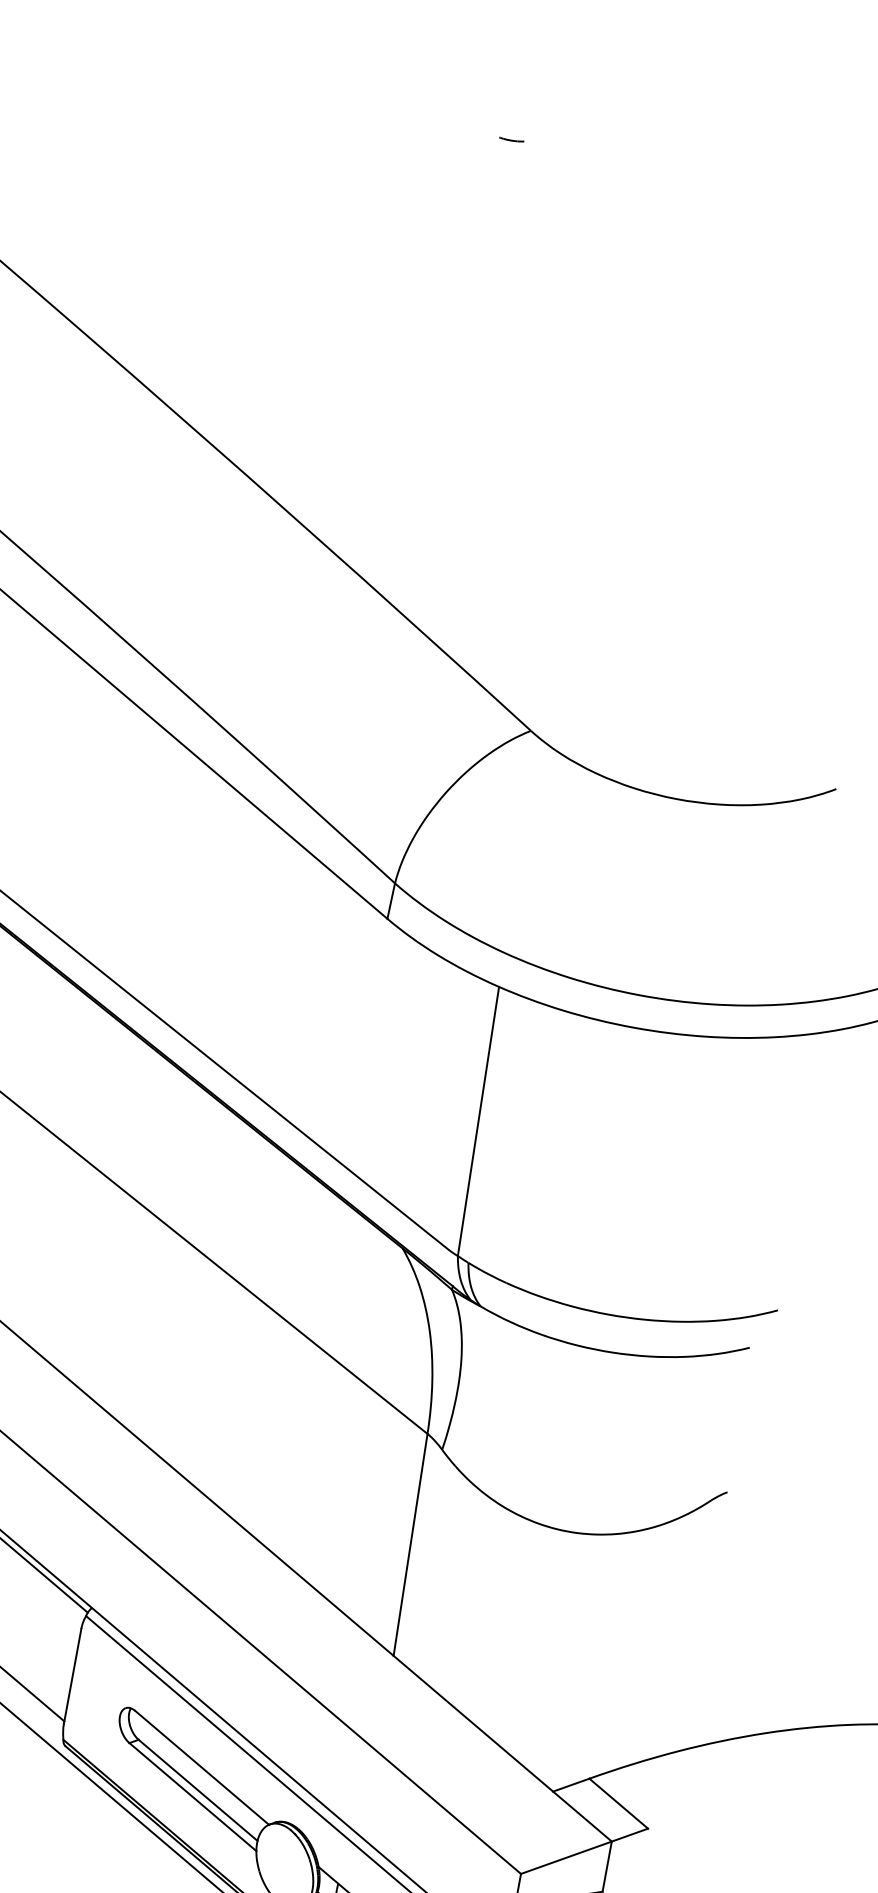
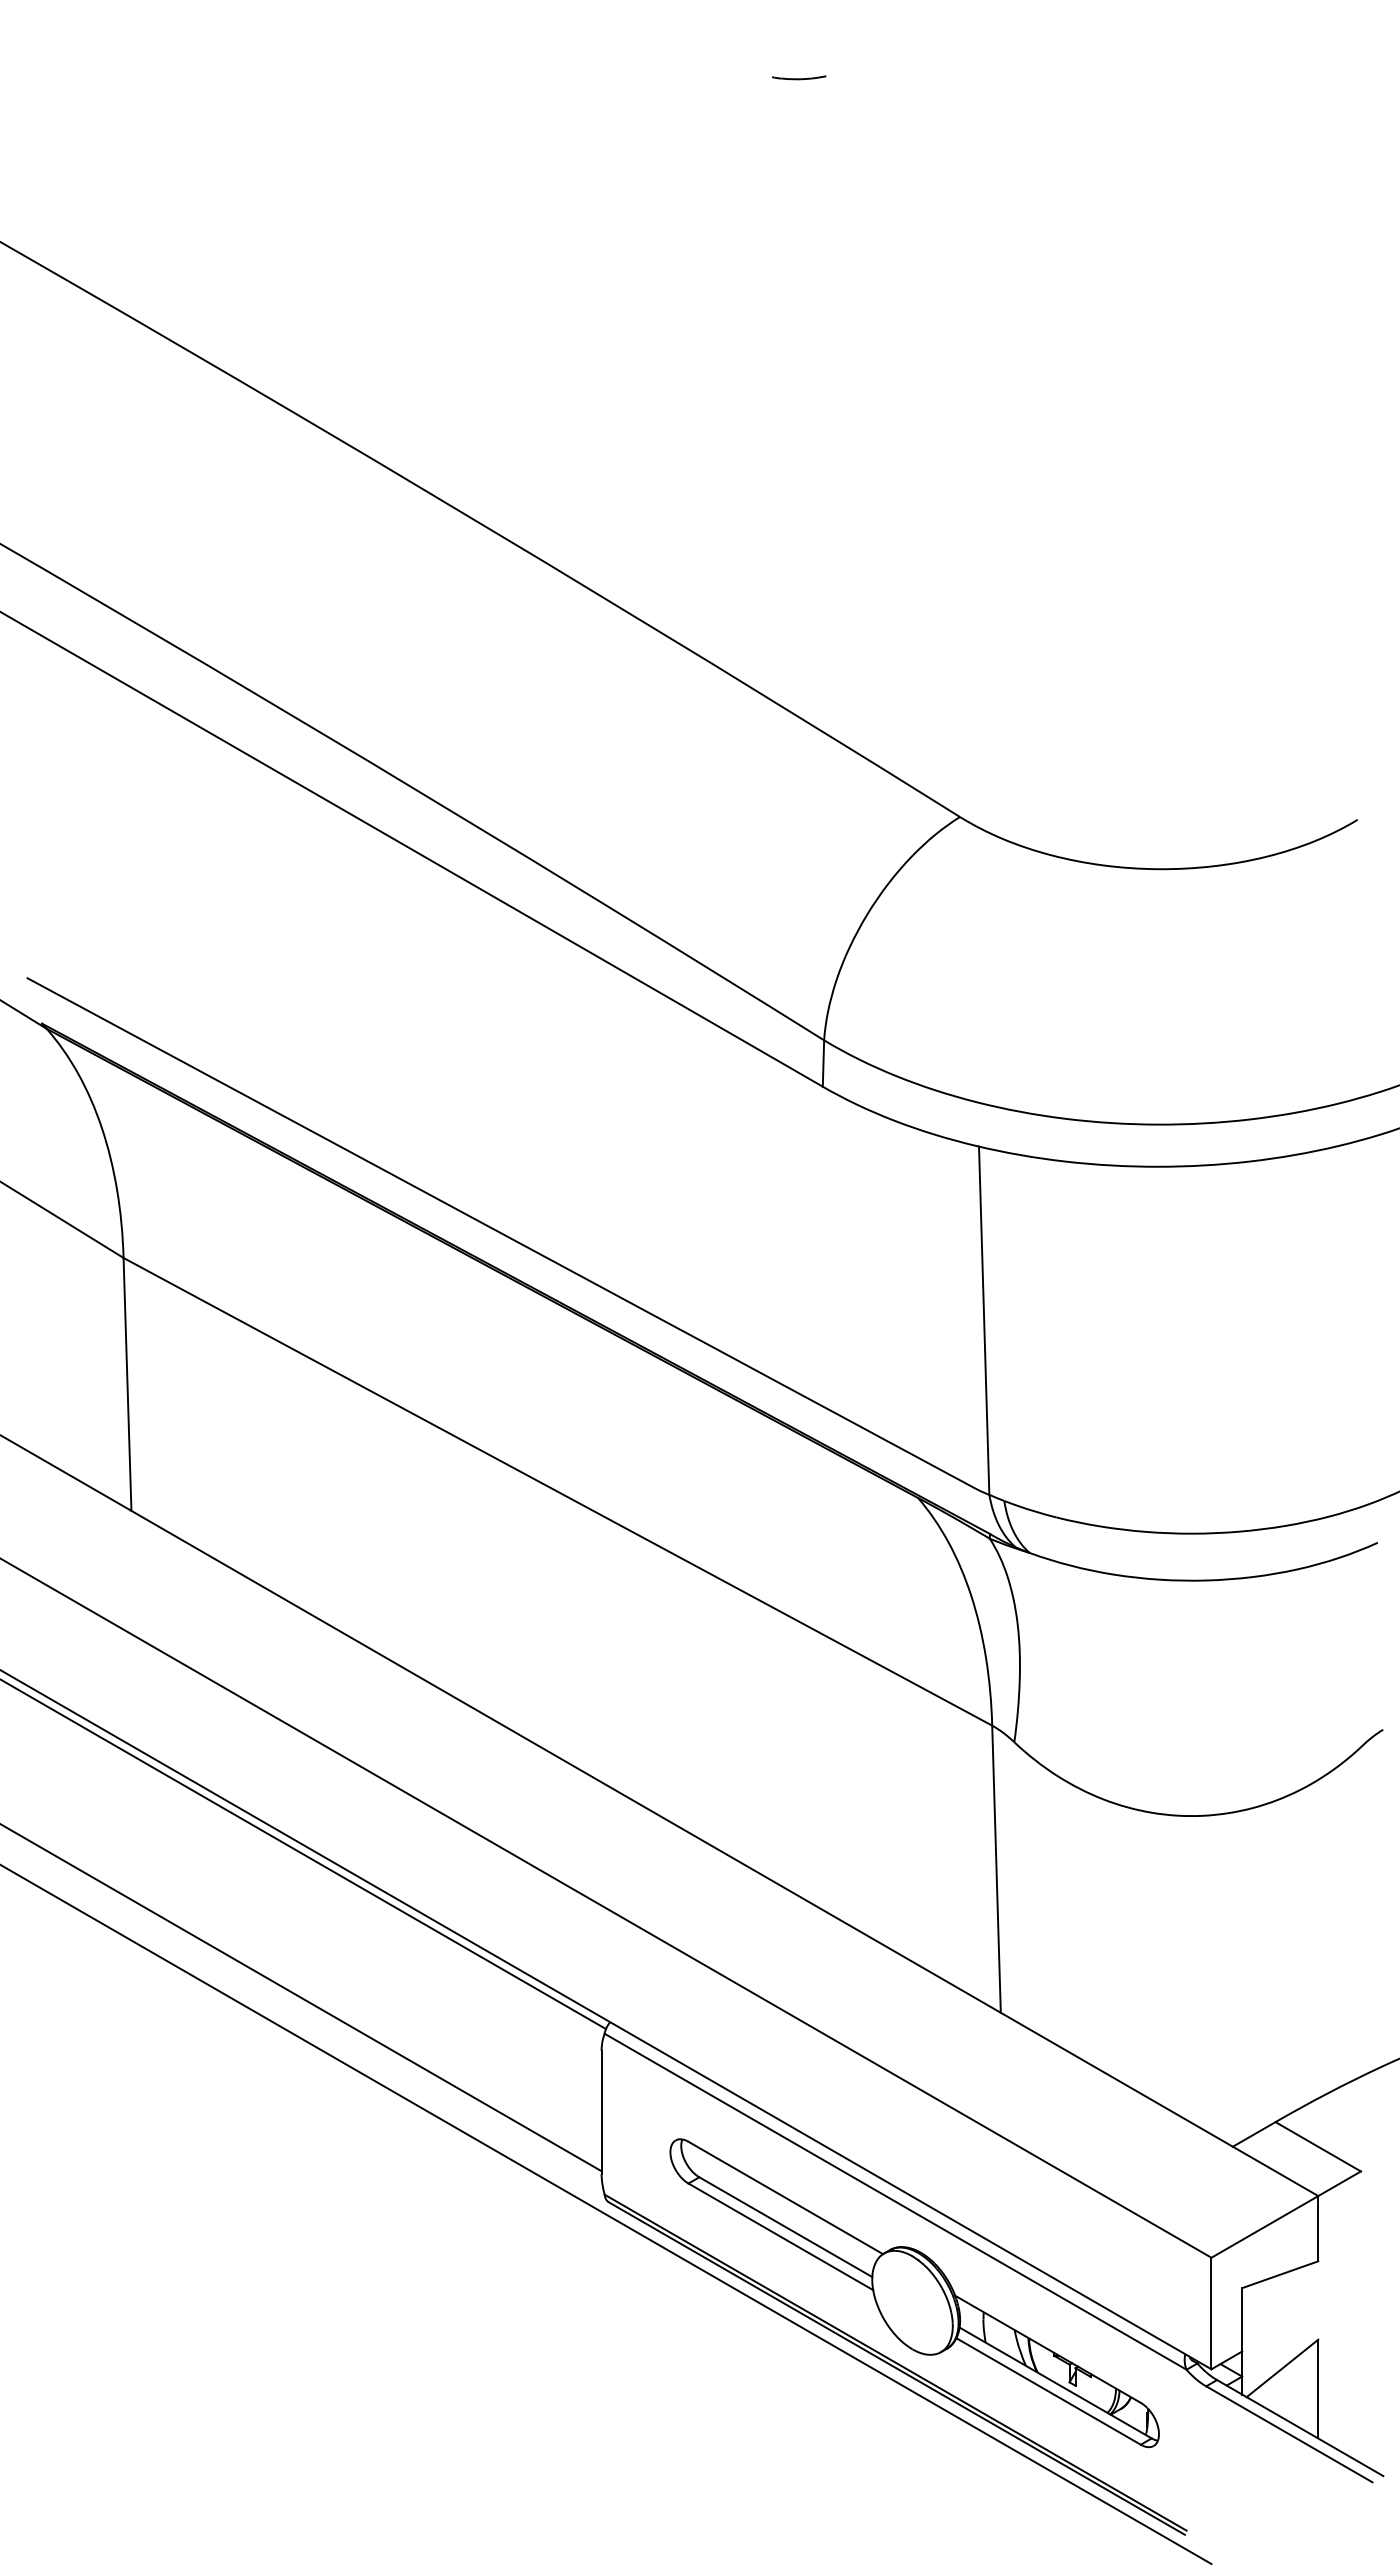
part: (511, 139) -> (799, 77), size x1.67

